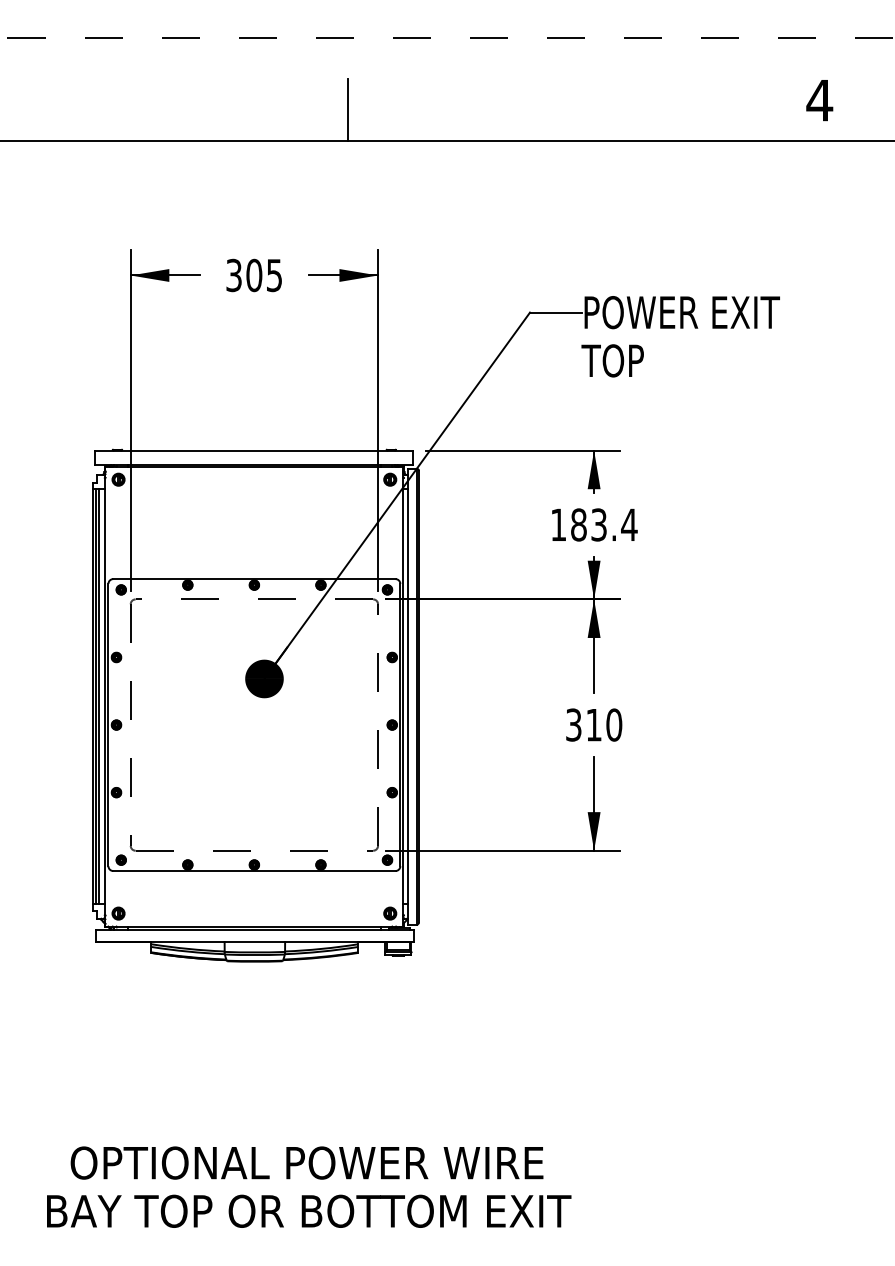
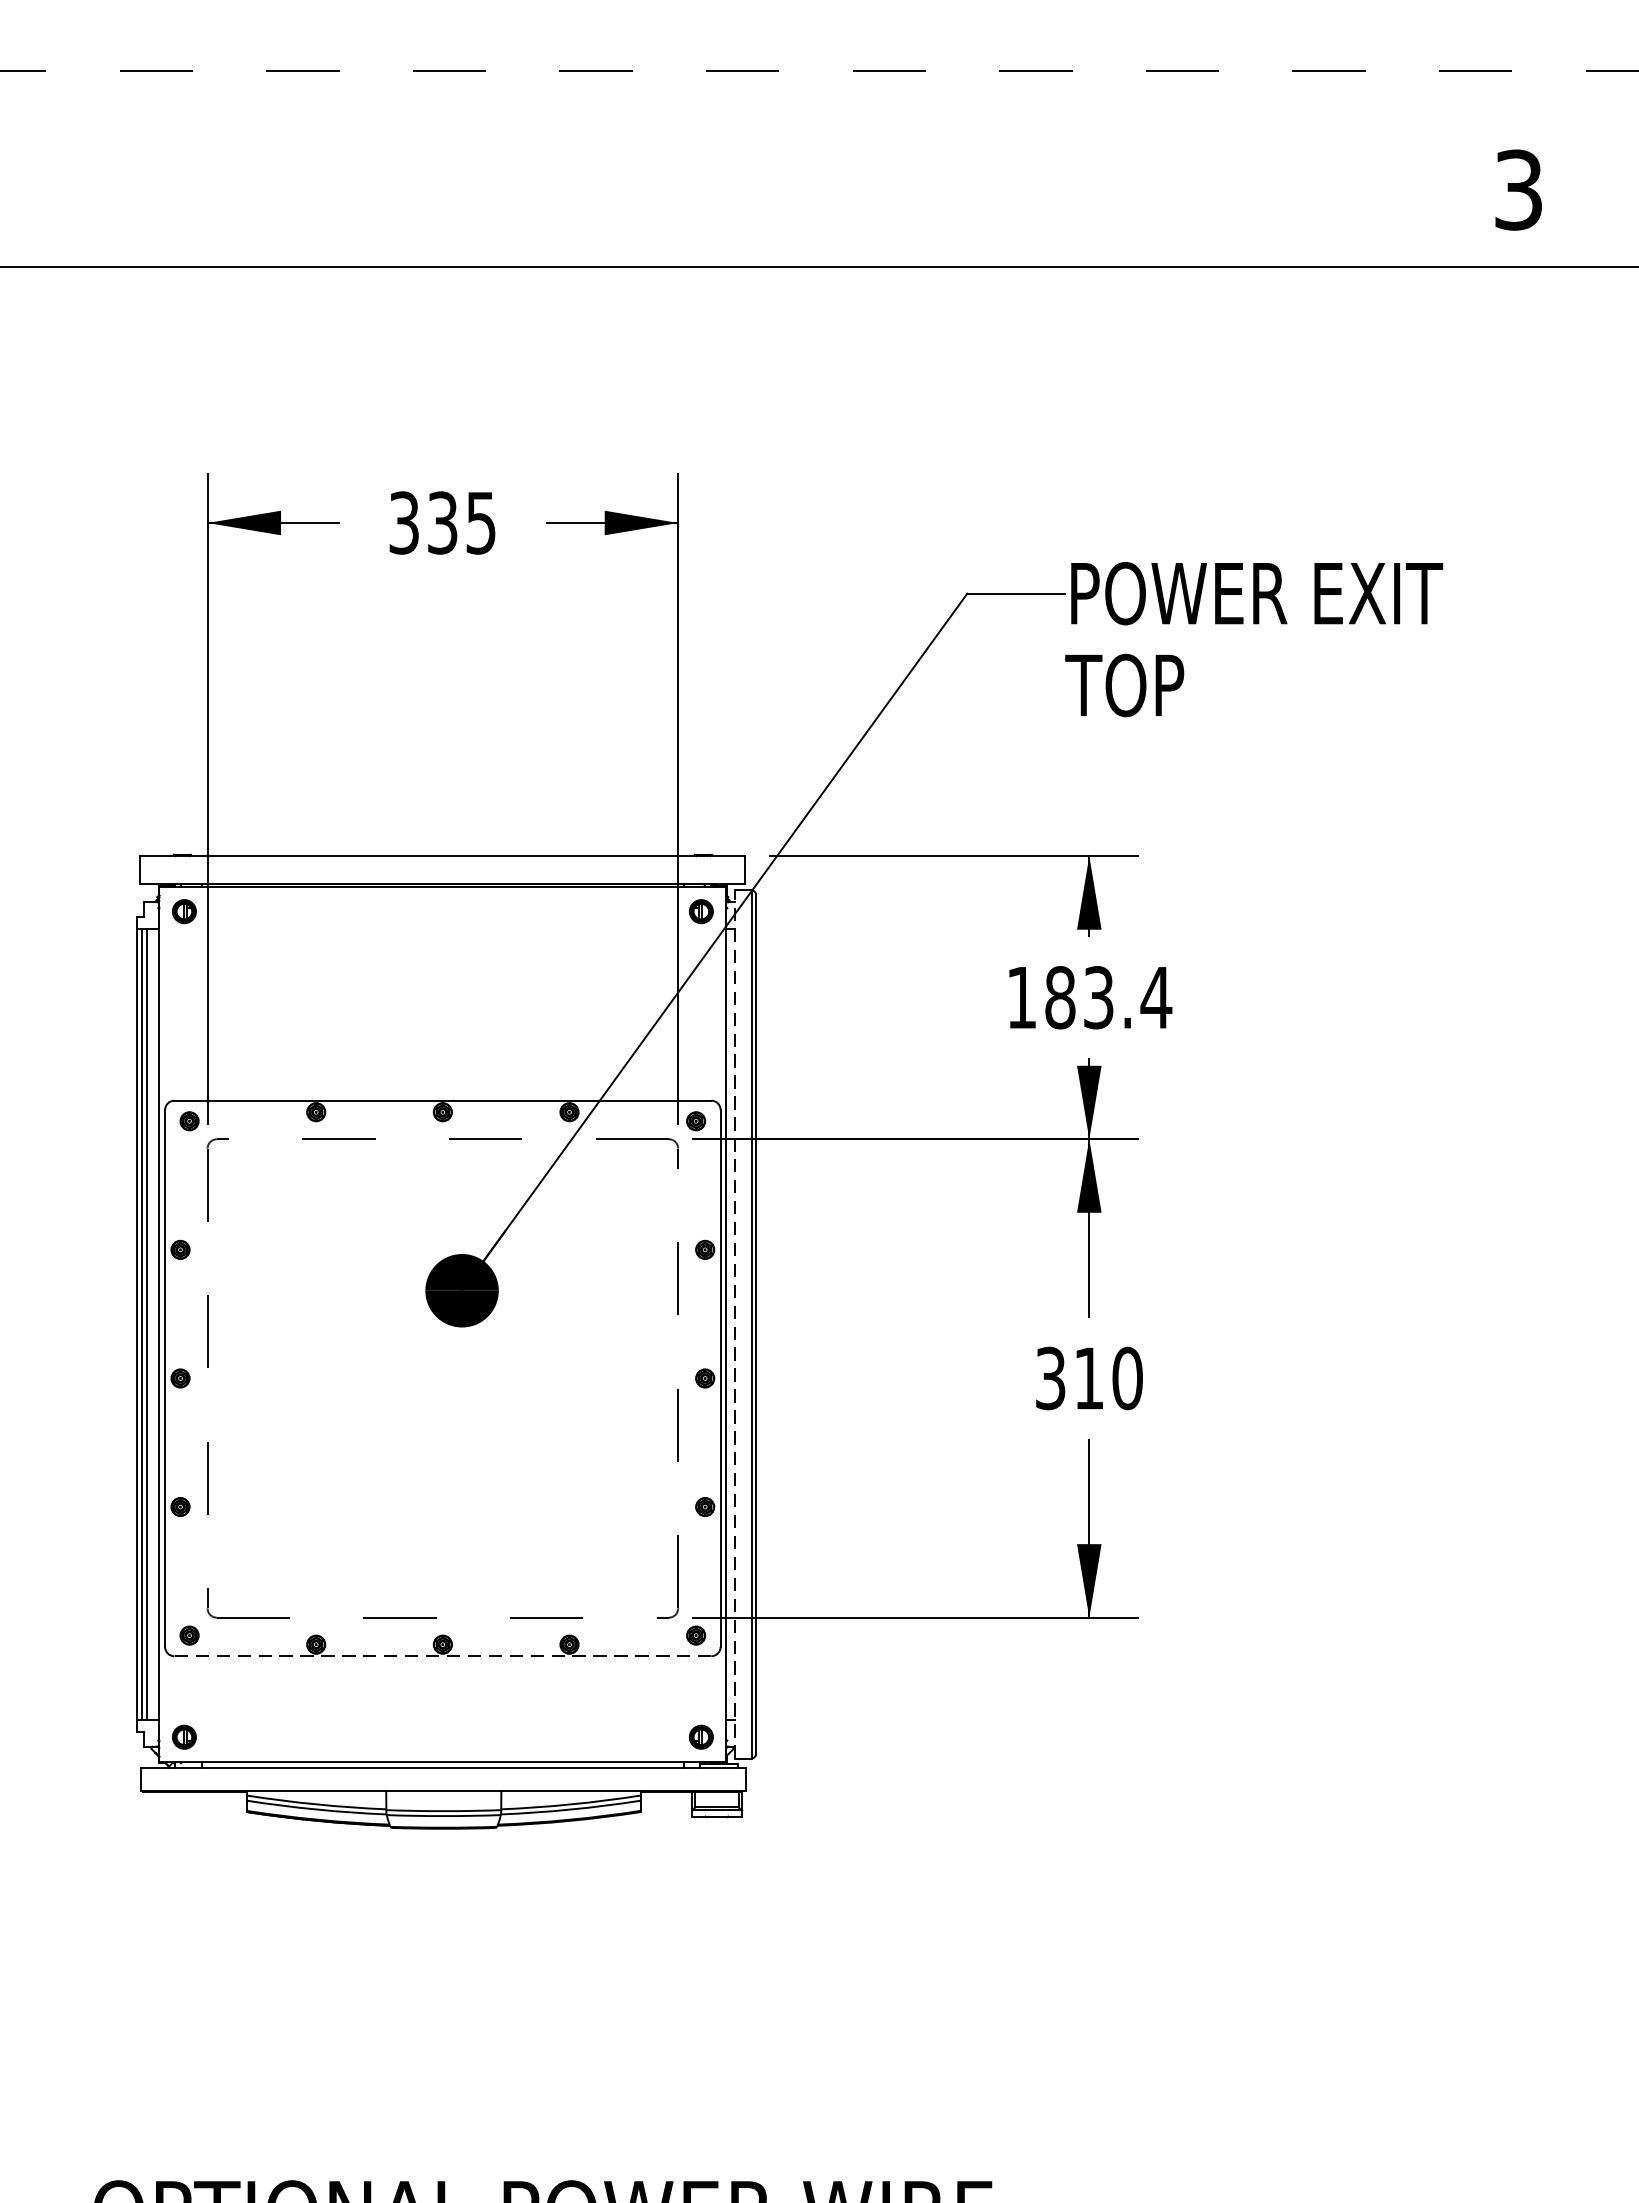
text: (819, 100) -> (1518, 190), 4 -> 3
line: (348, 109) -> (621, 207), removed
text: (254, 275) -> (443, 523), 305 -> 335
line: (407, 696) -> (734, 1324), solid -> dashed
line: (253, 871) -> (441, 1657), solid -> dashed

